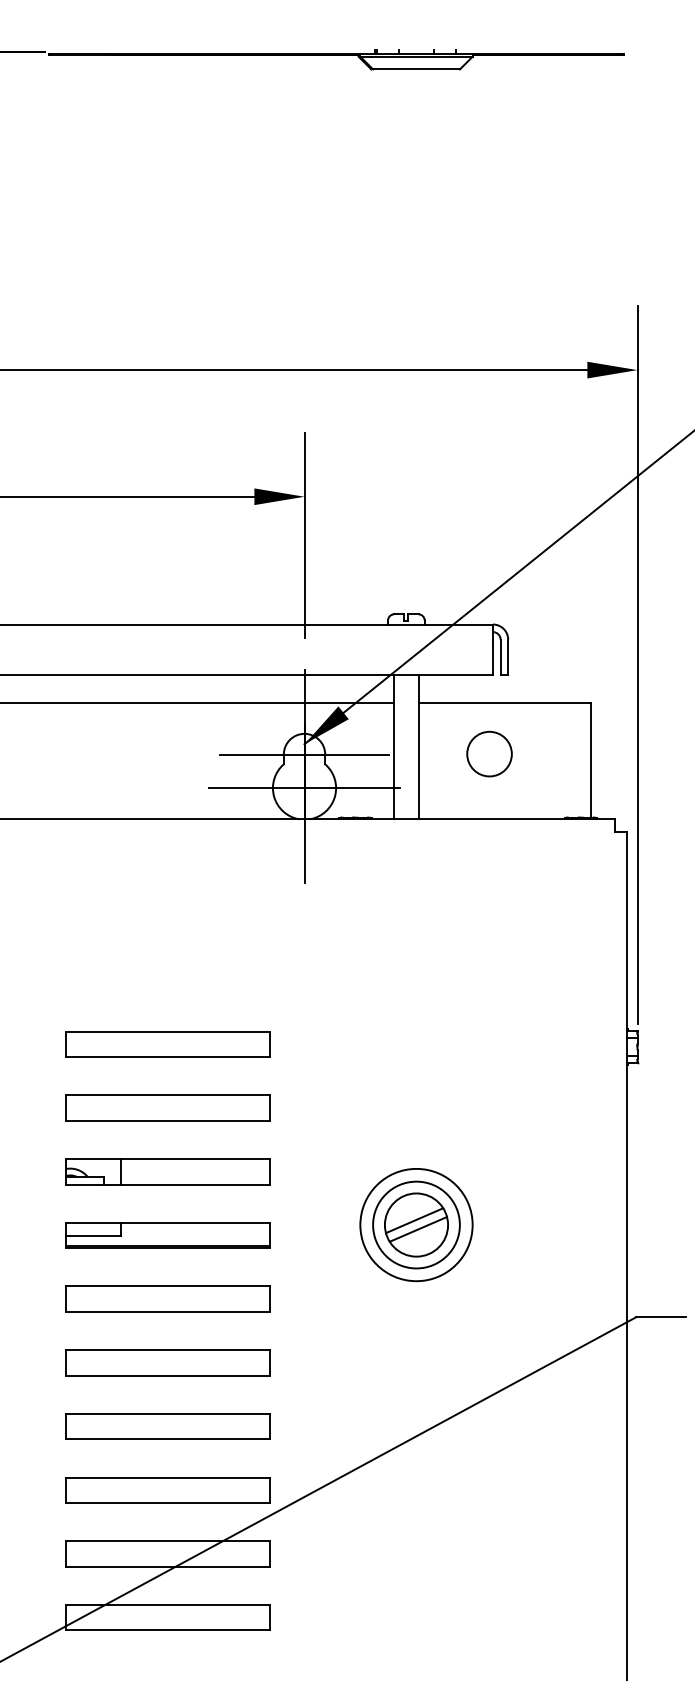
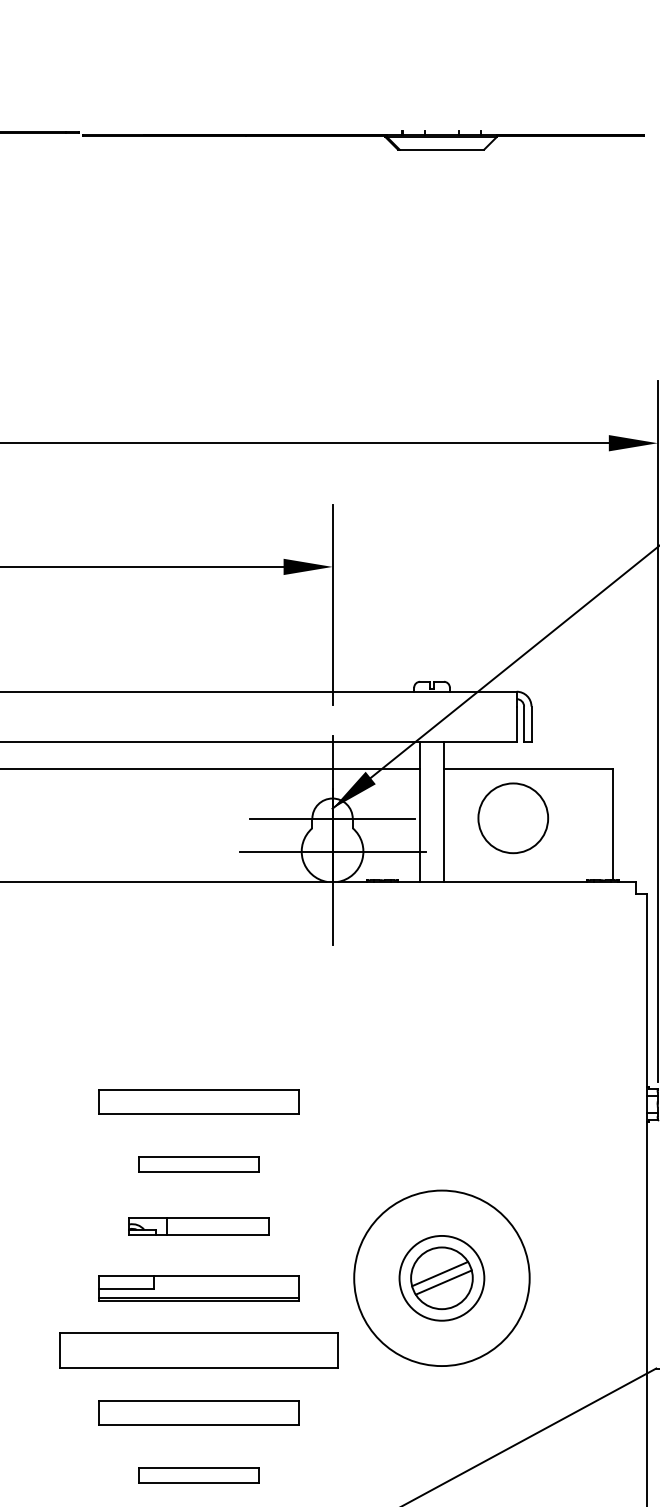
circle: (489, 753) -> (513, 817), size x1.6
part: (167, 1107) -> (198, 1163), size x0.6
part: (167, 1171) -> (198, 1226), size x0.7
circle: (416, 1224) -> (441, 1277), size x1.6
part: (167, 1298) -> (198, 1350), size x1.4
part: (167, 1426) -> (198, 1475), size x0.6

